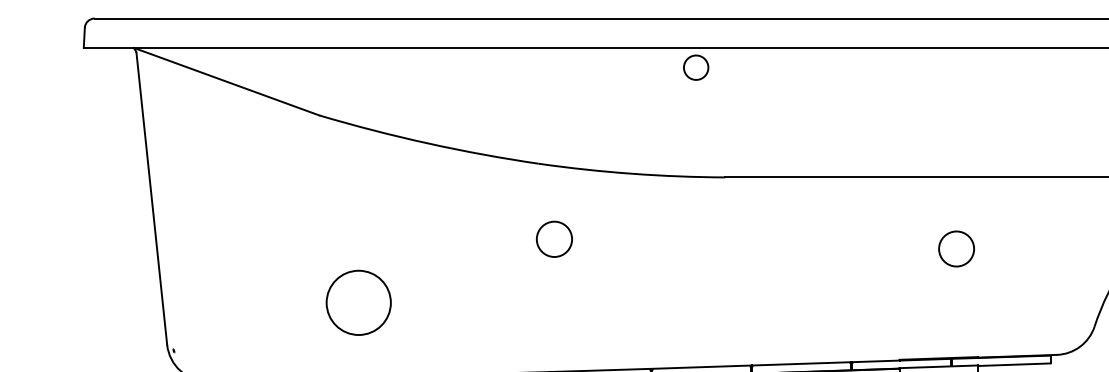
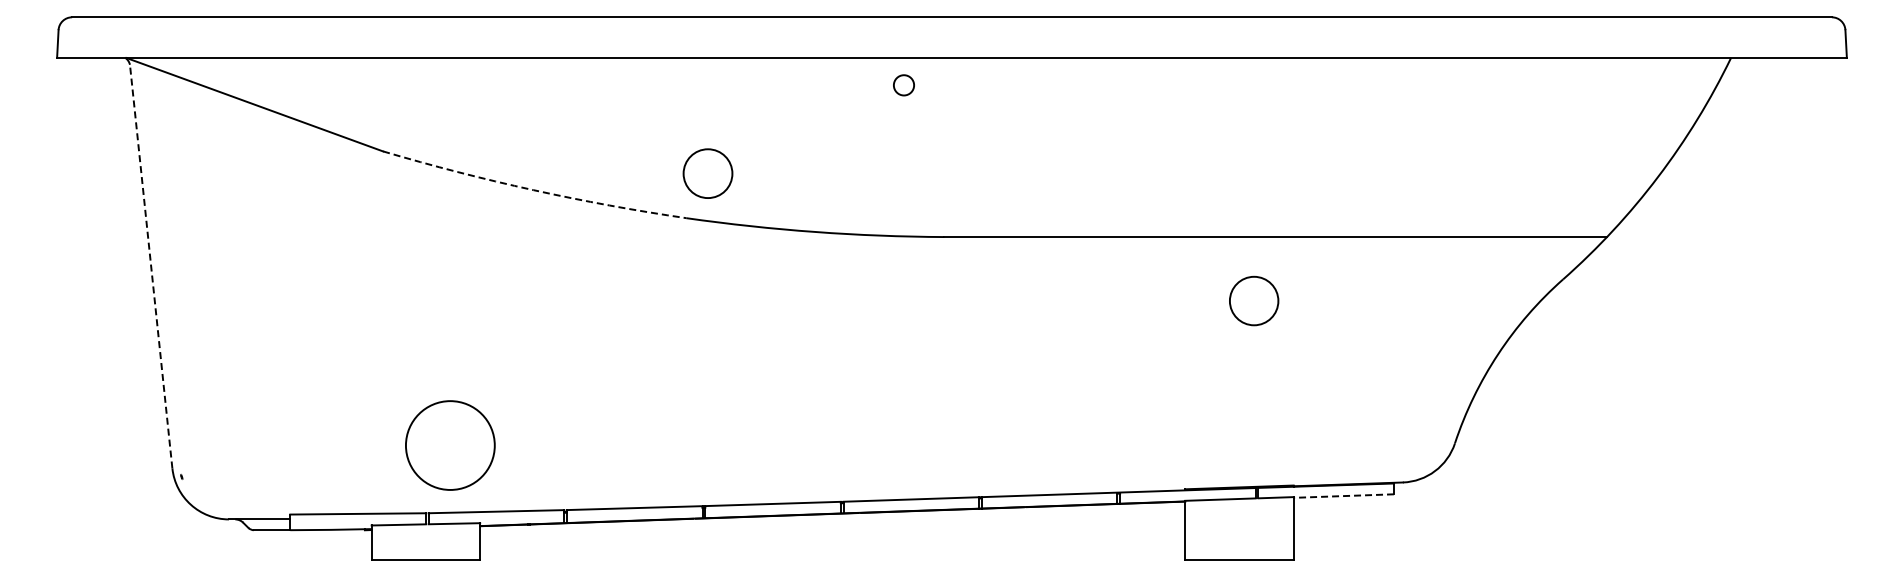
circle: (695, 67) -> (903, 85), size x0.6
arc: (428, 143) -> (533, 190), solid -> dashed
line: (152, 198) -> (151, 266), solid -> dashed
circle: (554, 239) -> (707, 173), moved
circle: (956, 248) -> (1254, 300), moved
circle: (358, 302) -> (450, 445), moved
line: (1013, 365) -> (1343, 496), solid -> dashed

